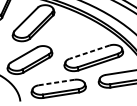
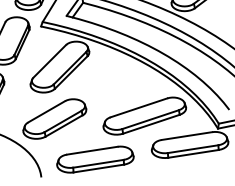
line: (89, 51) -> (138, 107), dashed -> solid
line: (56, 82) -> (92, 150), dashed -> solid

